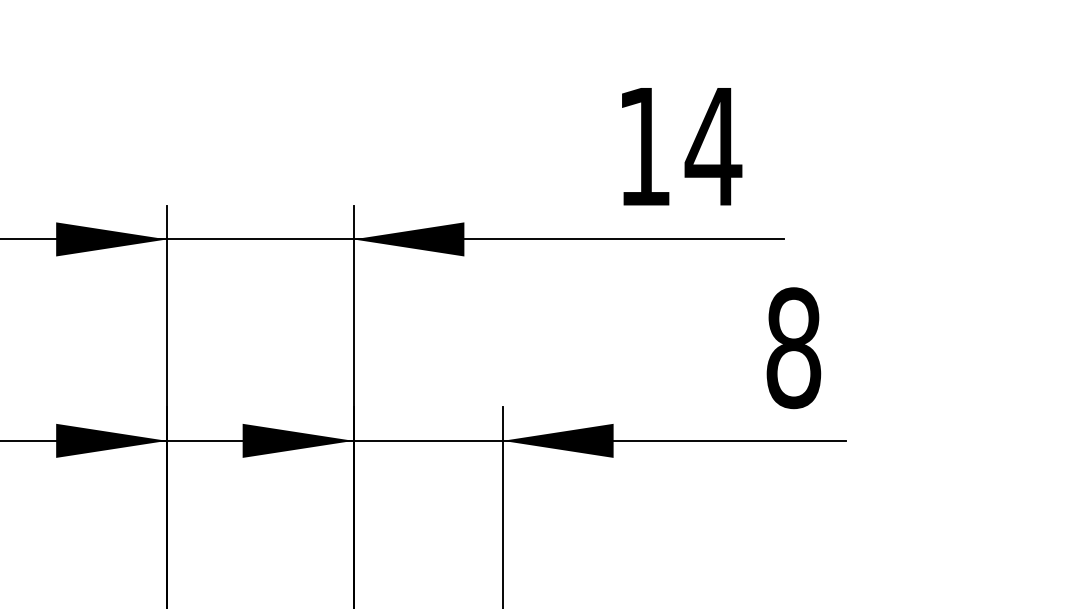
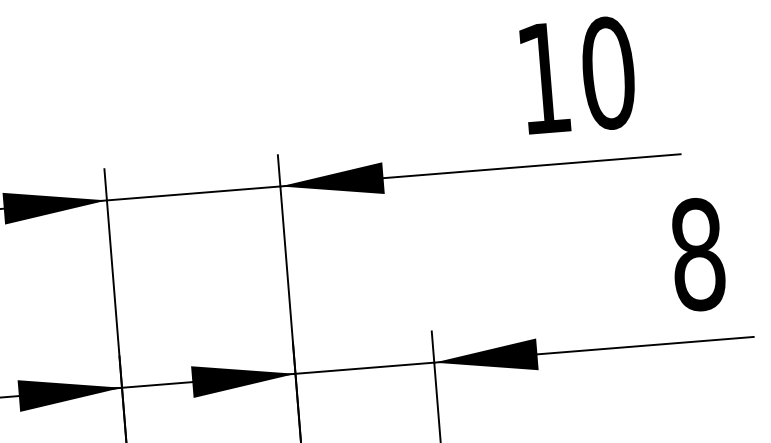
text: (713, 146) -> (608, 73), 14 -> 10

